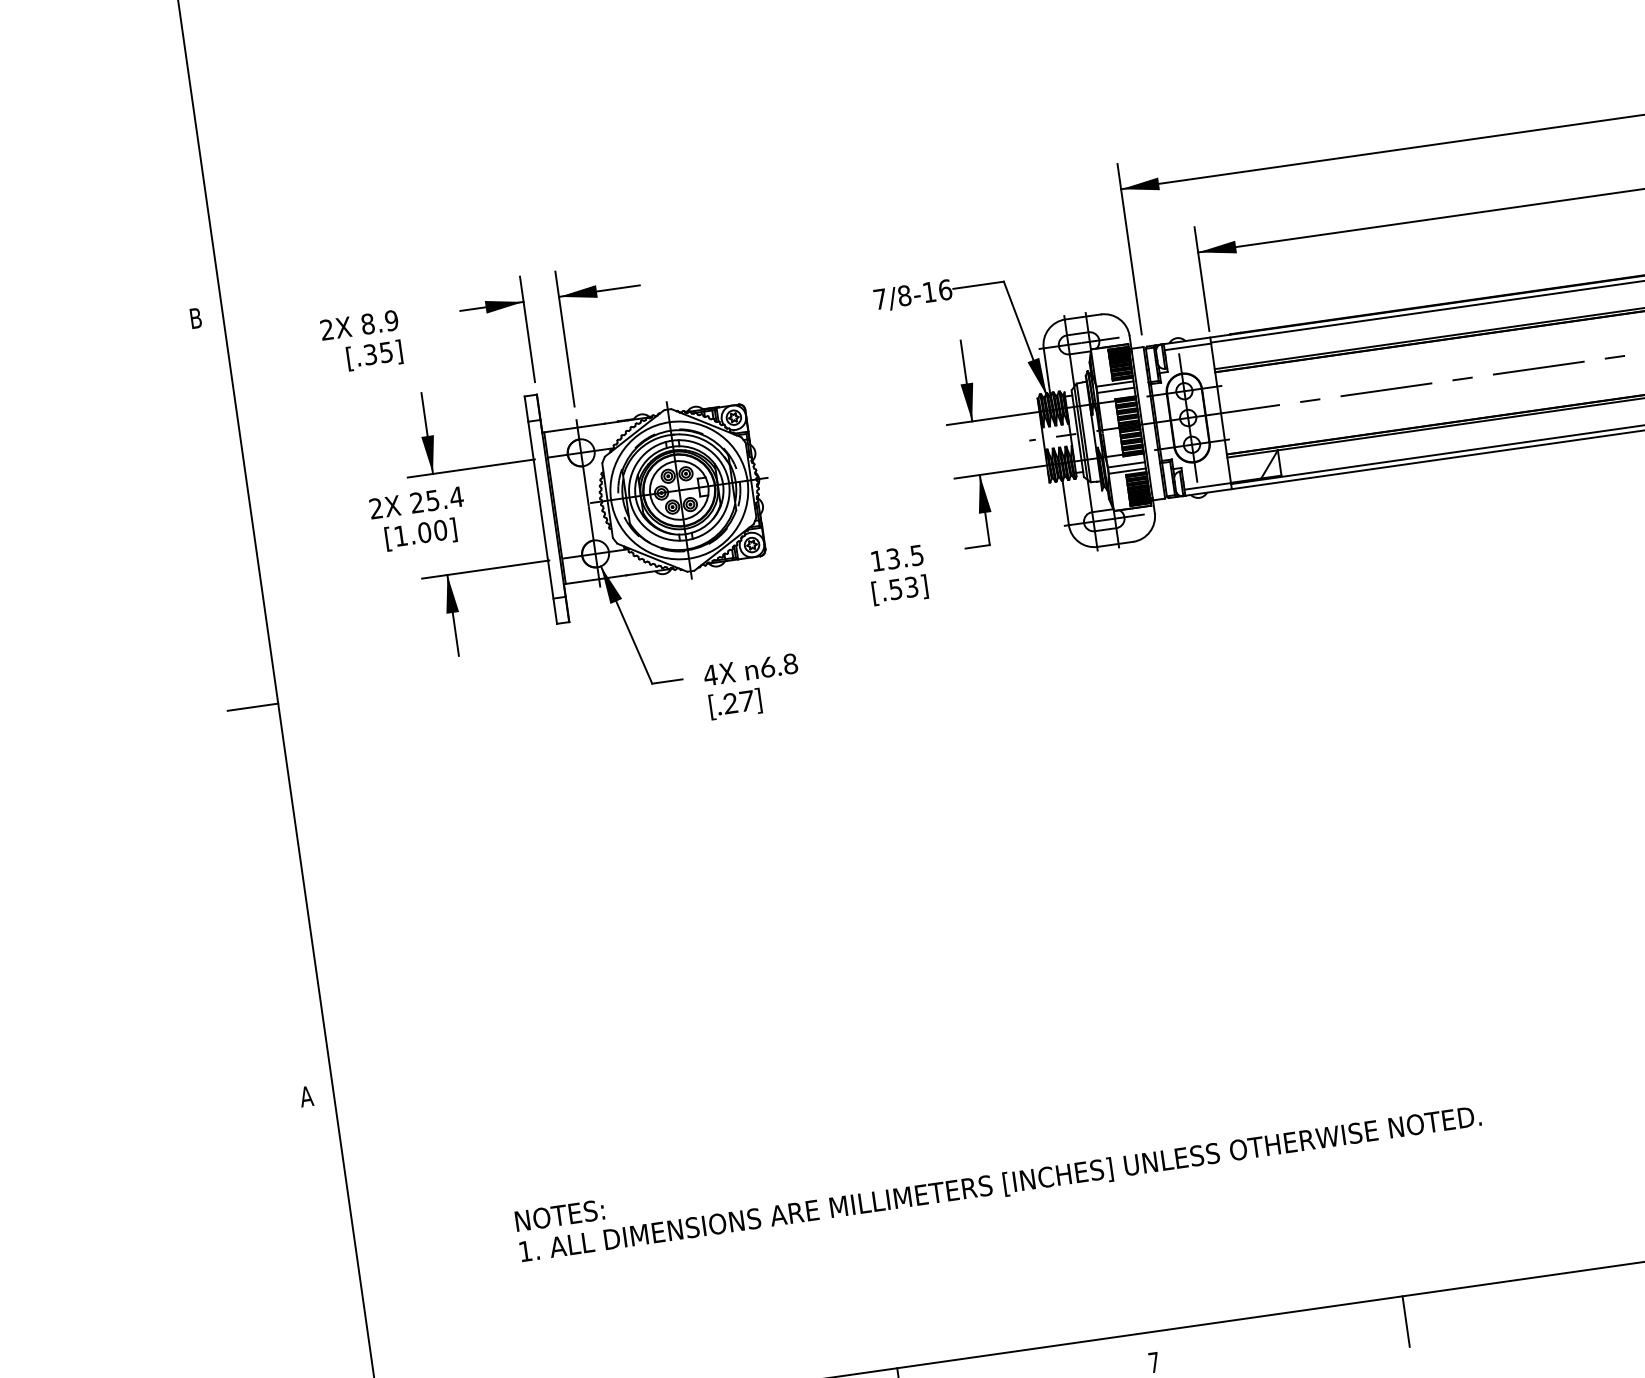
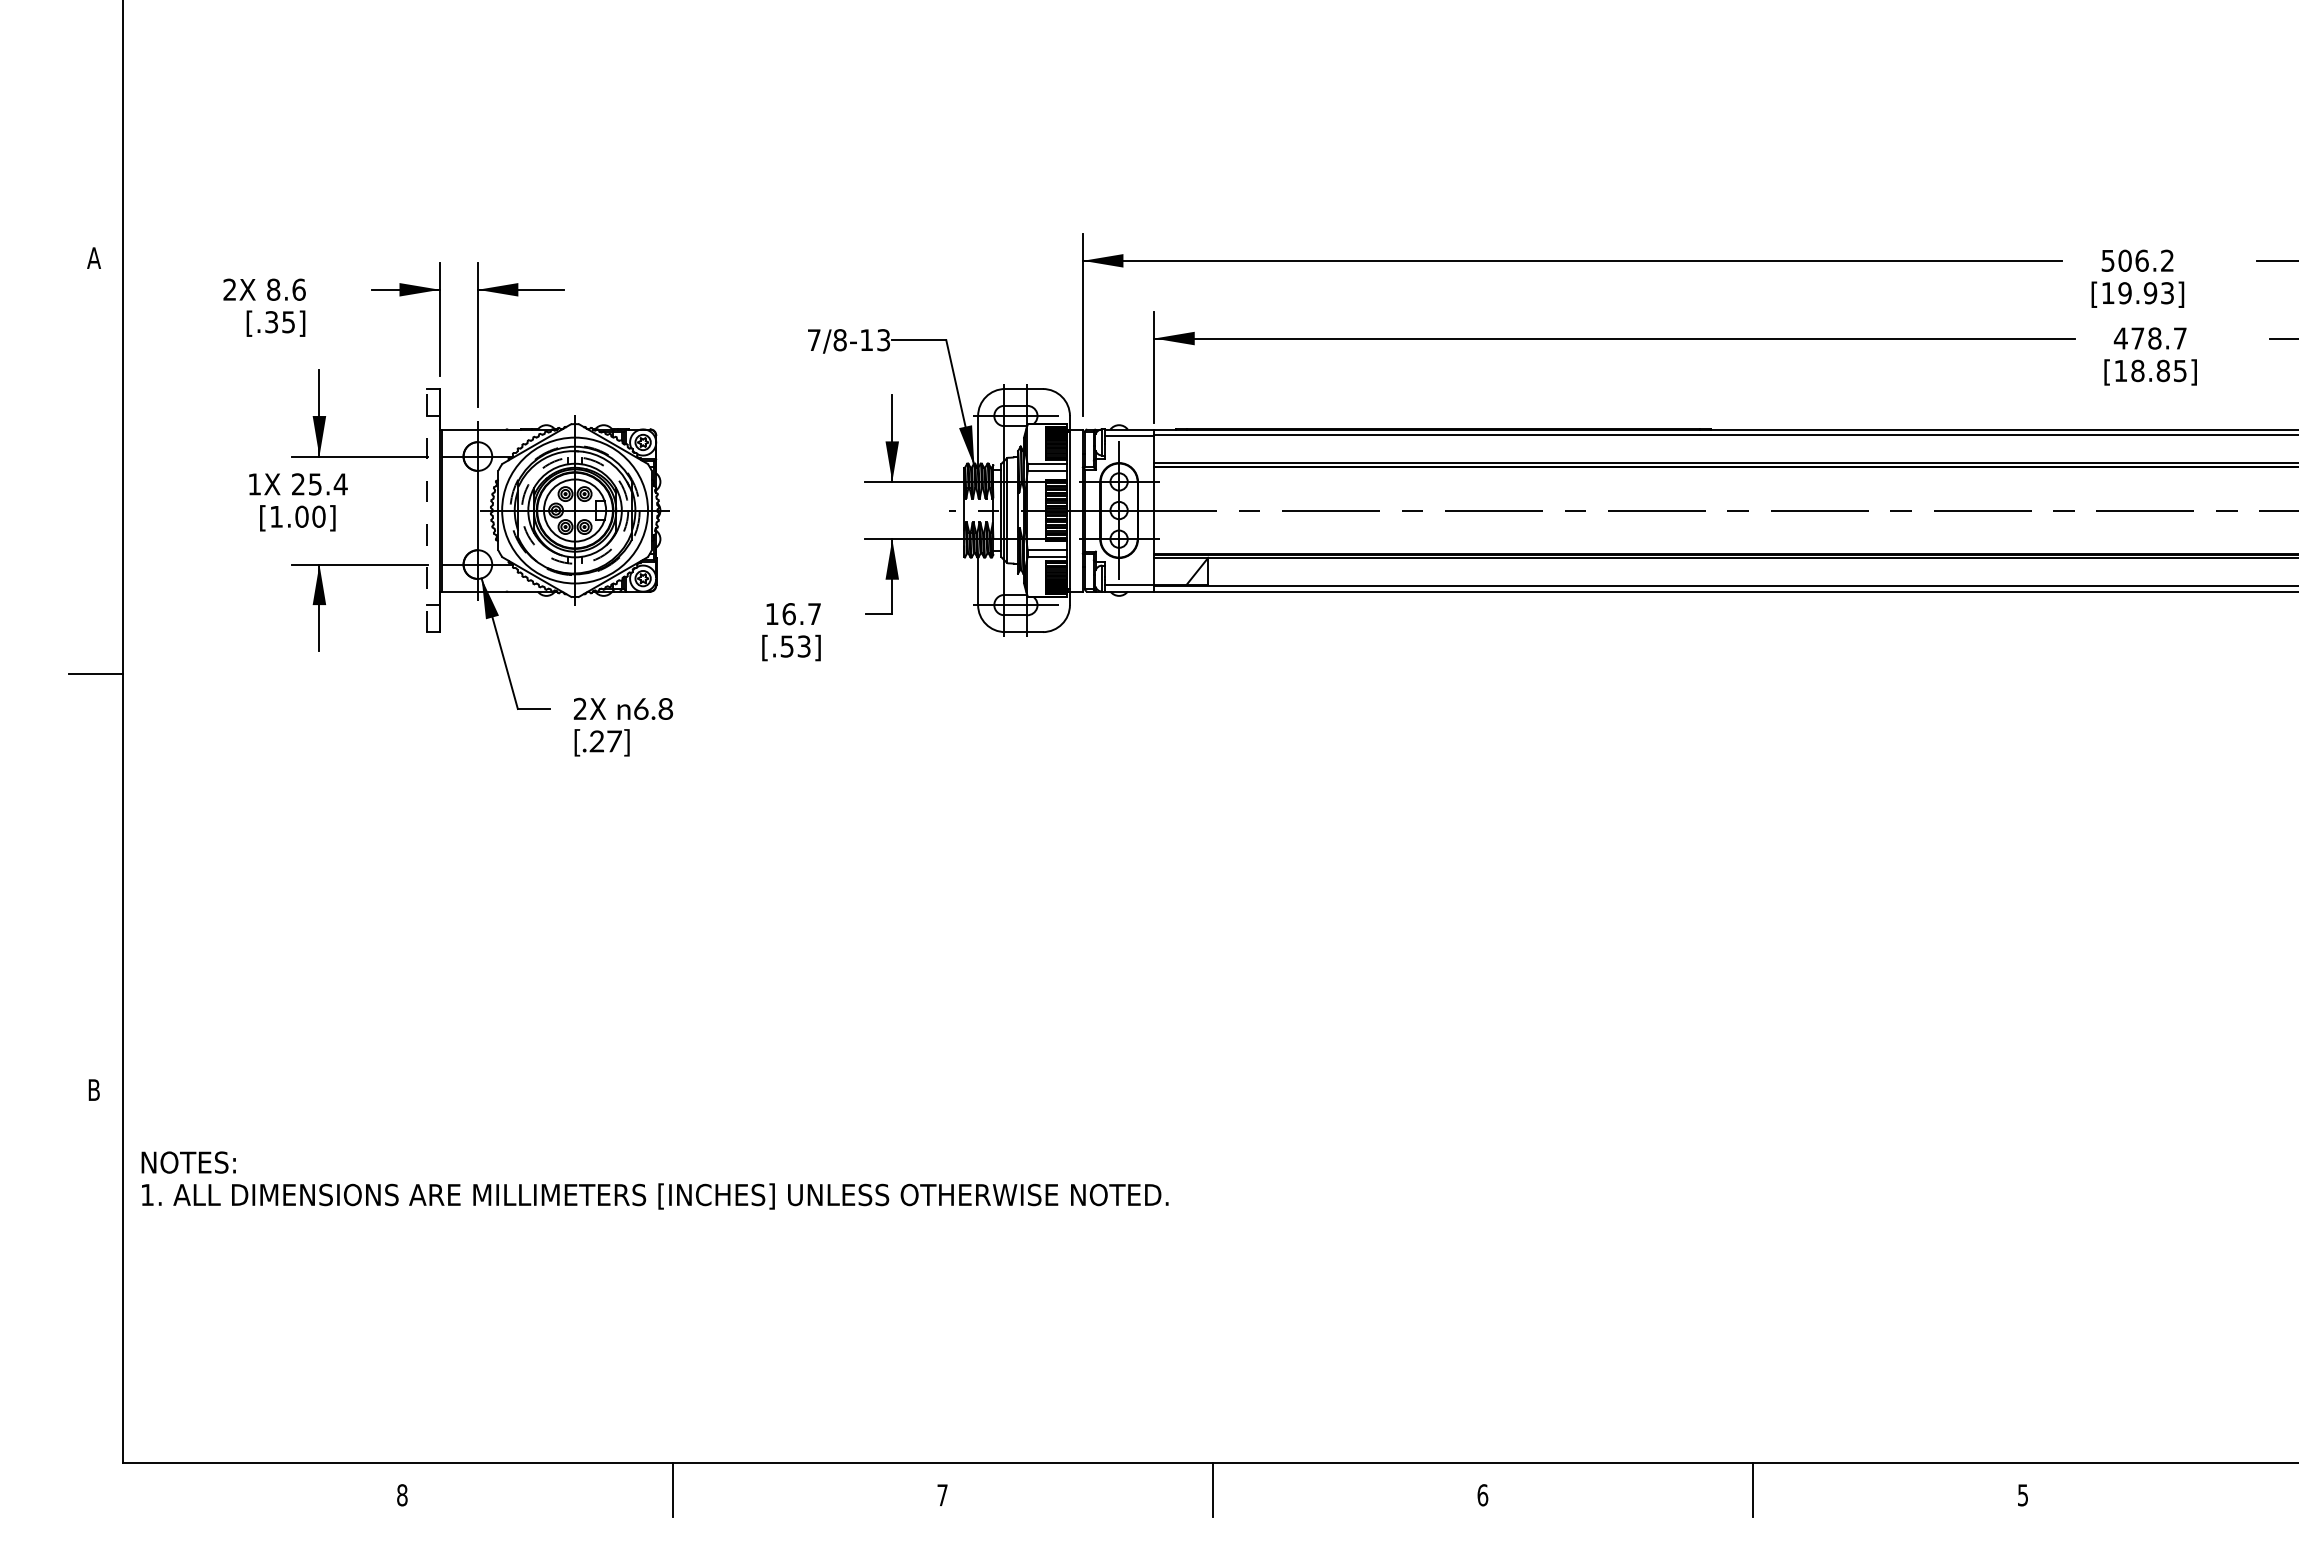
text: (945, 290) -> (883, 340), 7/8-16 -> 7/8-13
text: (195, 317) -> (93, 257), B -> A
text: (391, 320) -> (298, 289), 8.9 -> 8.6
circle: (678, 490) -> (574, 510), solid -> dashed
text: (376, 508) -> (254, 484), 2X -> 1X
line: (541, 510) -> (427, 510), solid -> dashed
text: (904, 557) -> (801, 614), 13.5 -> 16.7
text: (710, 674) -> (580, 708), 4X -> 2X
text: (305, 1096) -> (93, 1089), A -> B
text: (997, 1170) -> (654, 1180), moved

